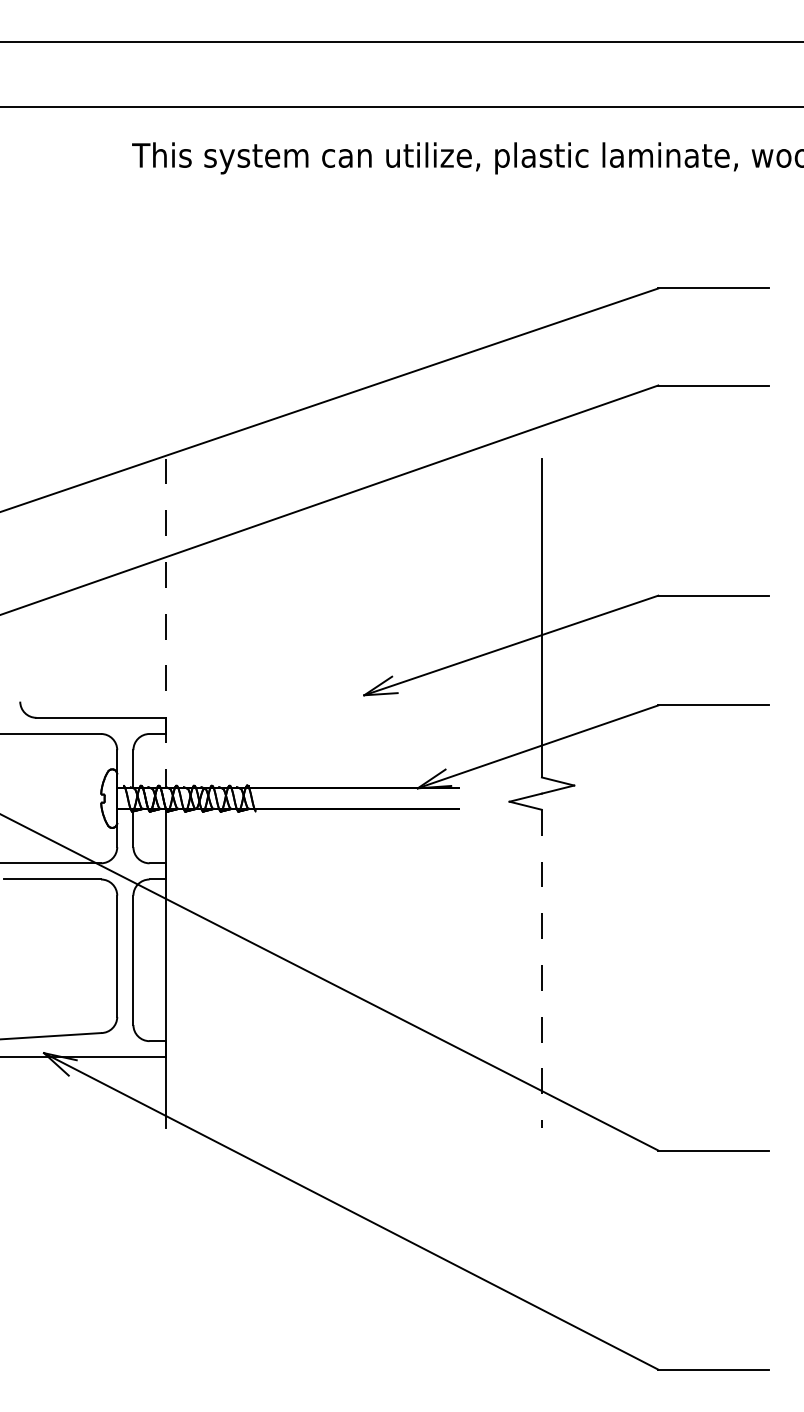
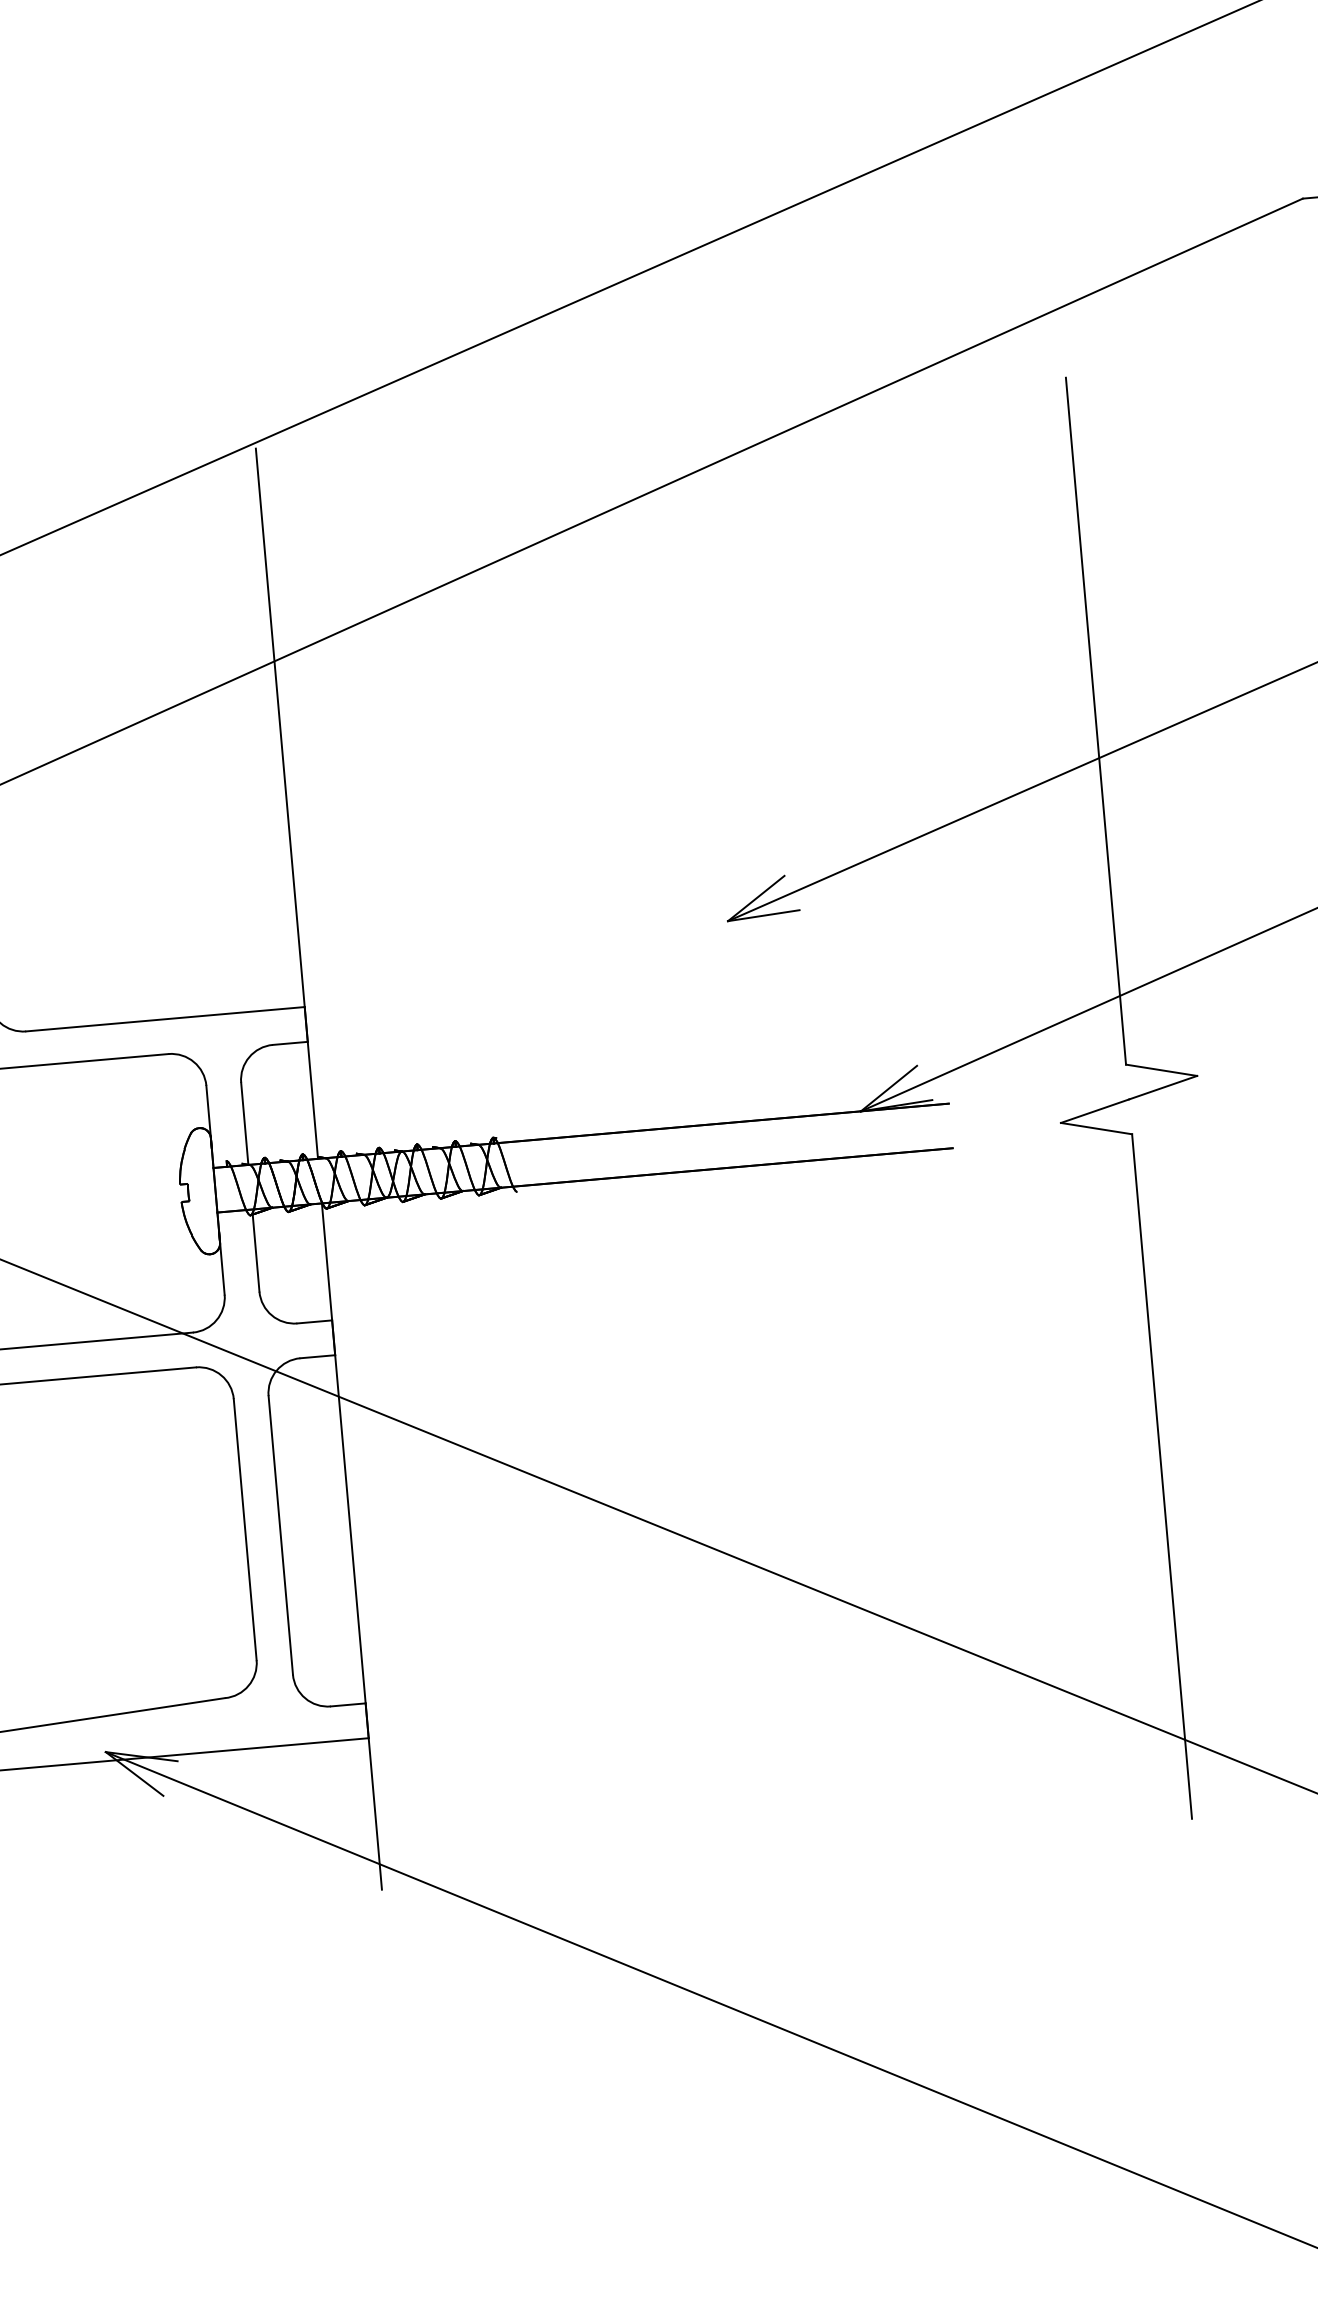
line: (165, 623) -> (286, 803), dashed -> solid
line: (541, 968) -> (1161, 1476), dashed -> solid

